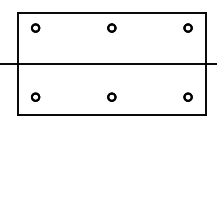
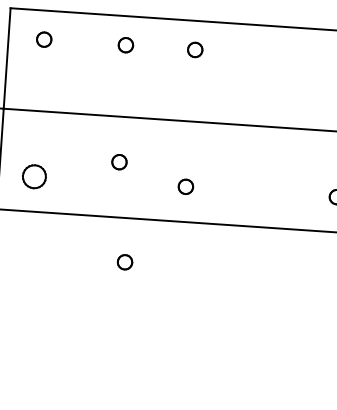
part: (76, 27) -> (125, 44), added
part: (77, 86) -> (119, 161), added
part: (35, 96) -> (34, 175), size x1.6
part: (83, 136) -> (124, 260), added

